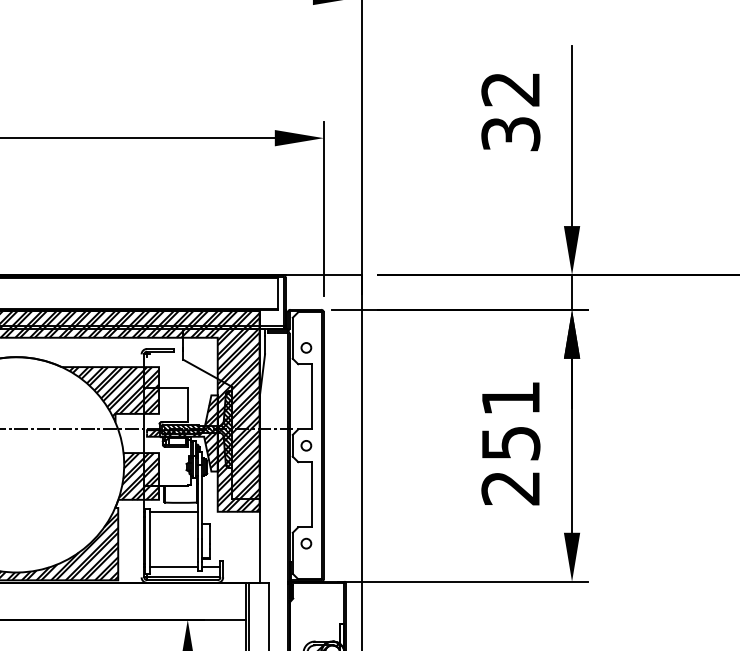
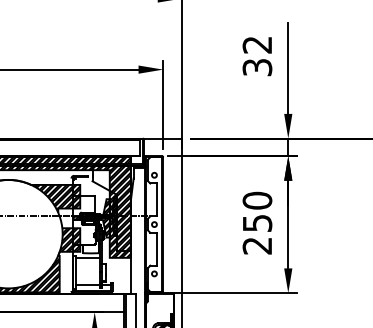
text: (510, 397) -> (257, 200), 251 -> 250

